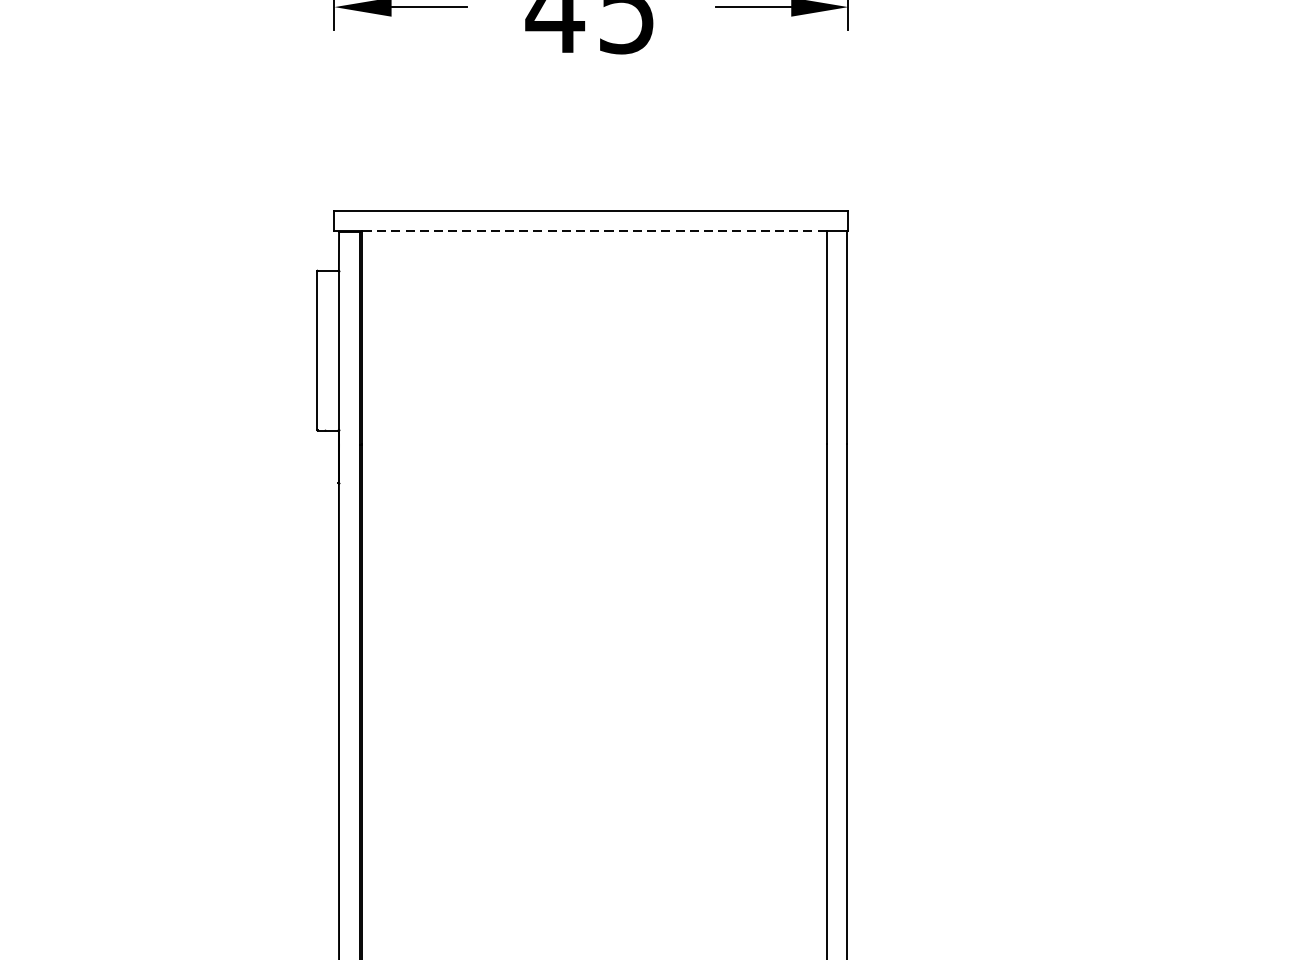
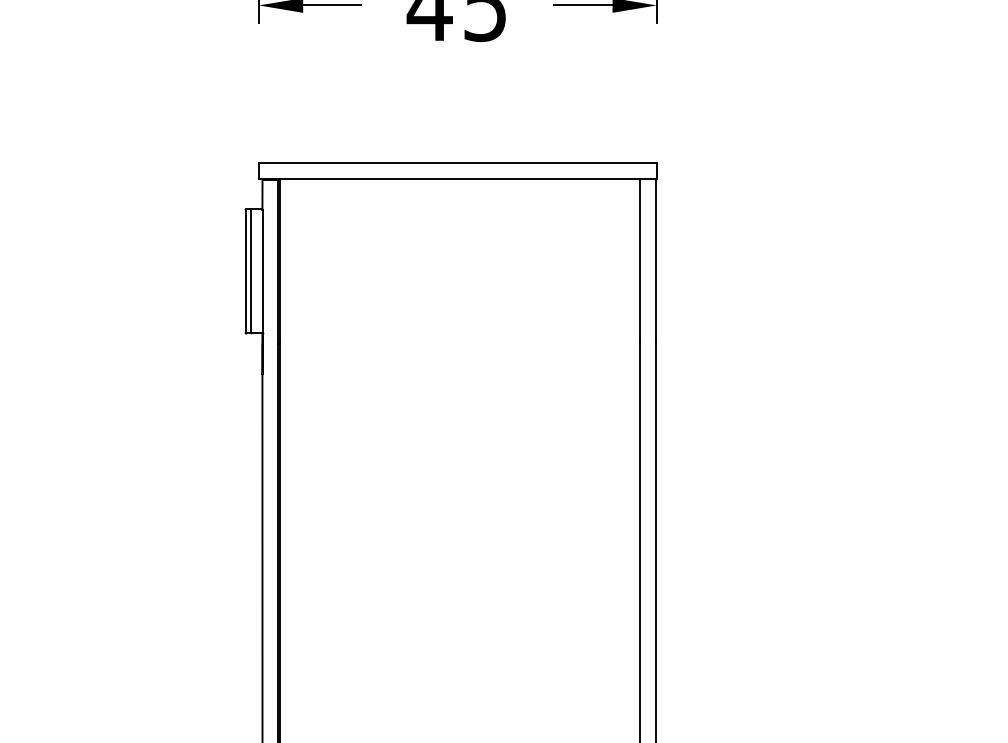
line: (594, 230) -> (460, 178), dashed -> solid
line: (324, 349) -> (251, 270), added

